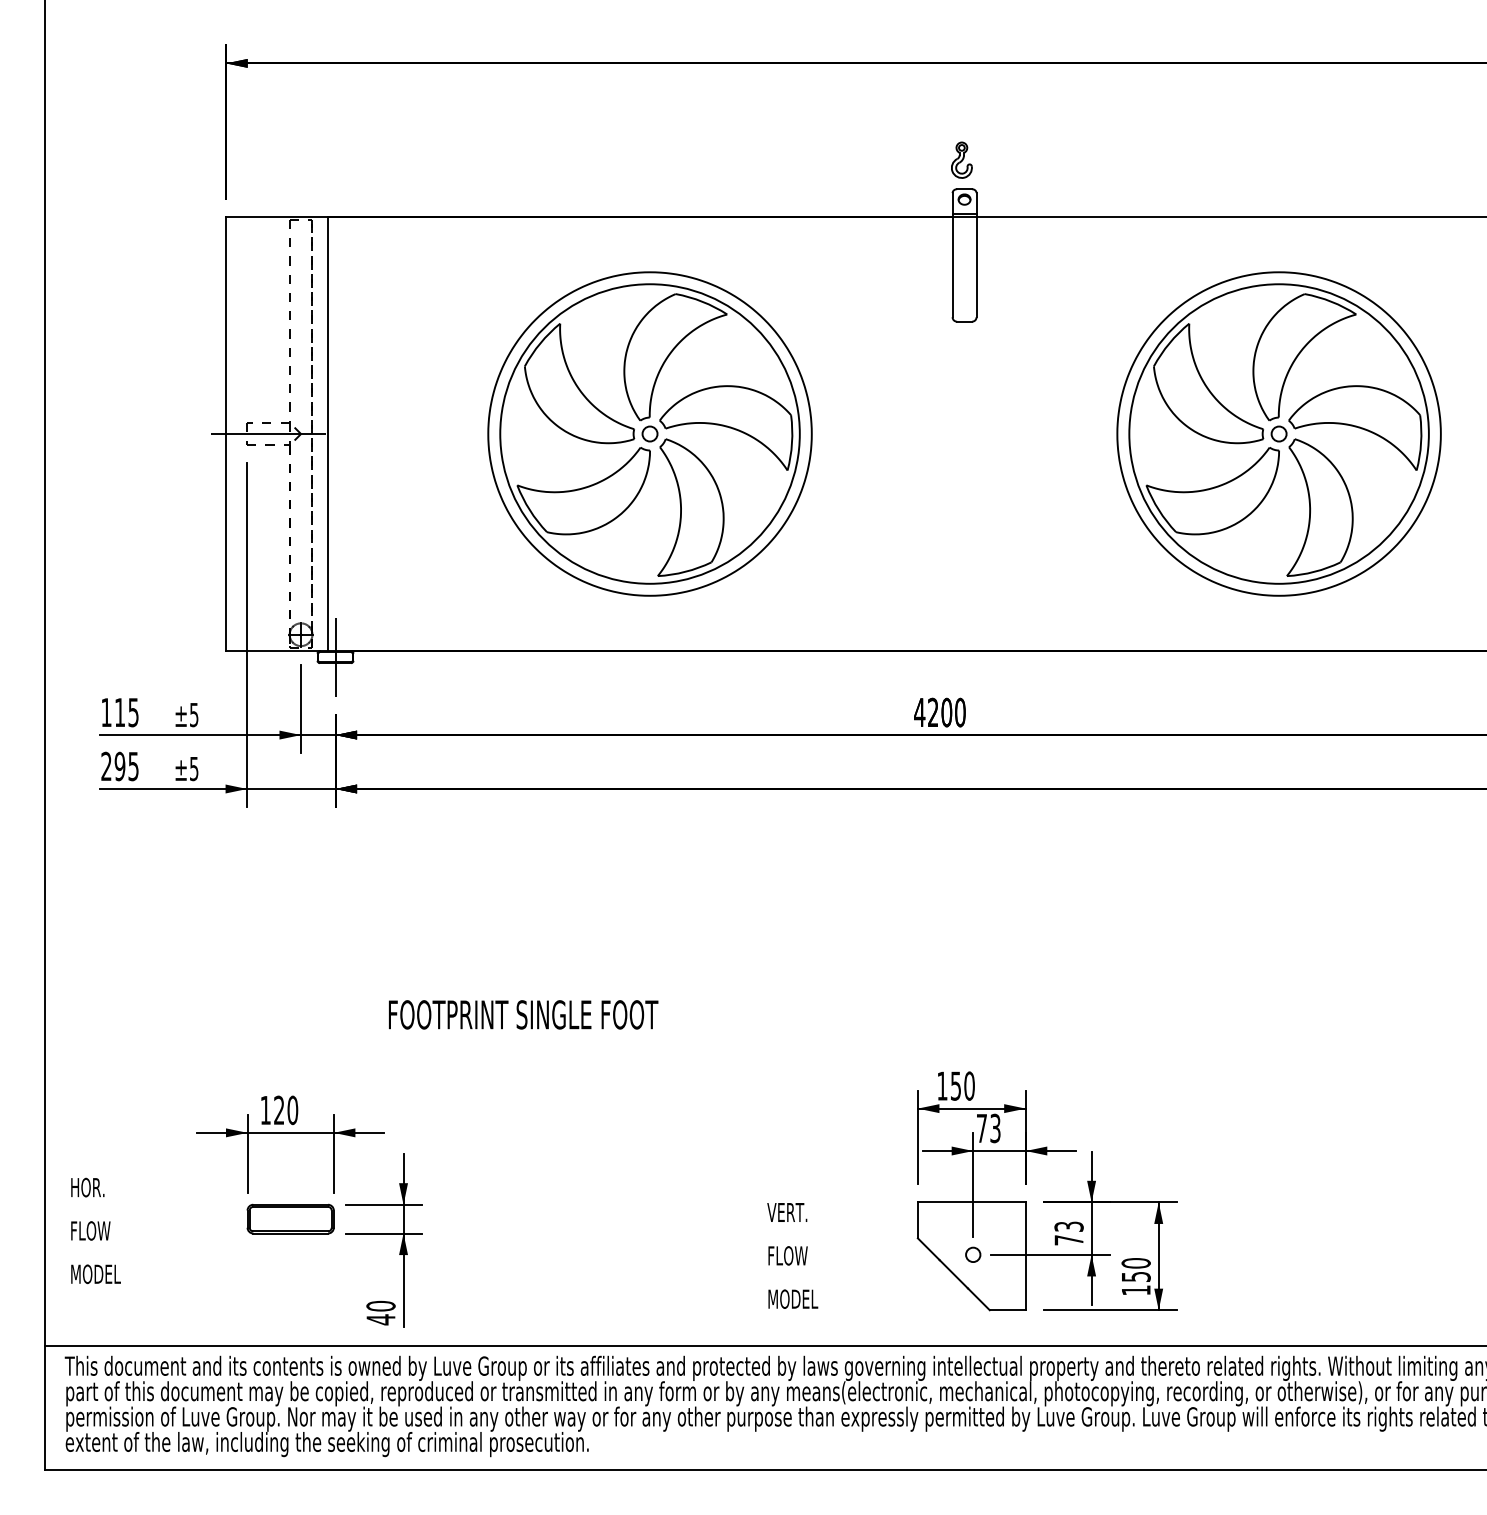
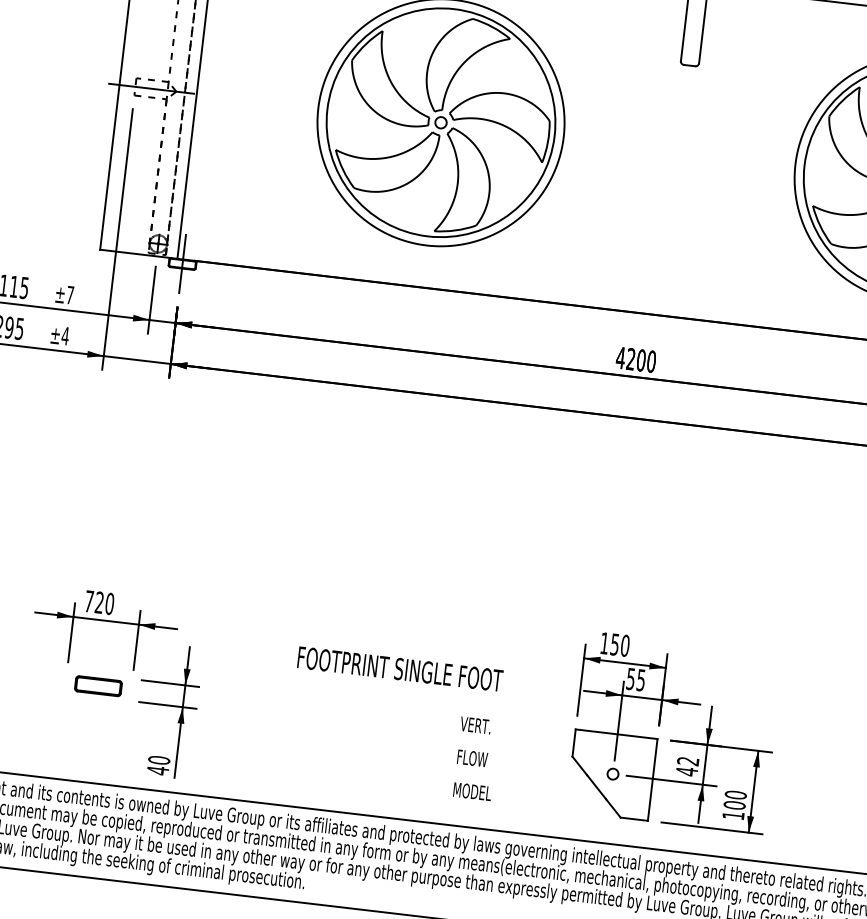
text: (194, 715) -> (70, 295), ±5 -> ±7
text: (193, 769) -> (64, 336), ±5 -> ±4
text: (523, 1014) -> (400, 668), moved
text: (265, 1110) -> (89, 601), 120 -> 720
text: (988, 1128) -> (635, 679), 73 -> 55
part: (290, 1218) -> (98, 685), size x0.7
text: (1068, 1233) -> (687, 766), 73 -> 42
text: (1135, 1276) -> (734, 805), 150 -> 100

